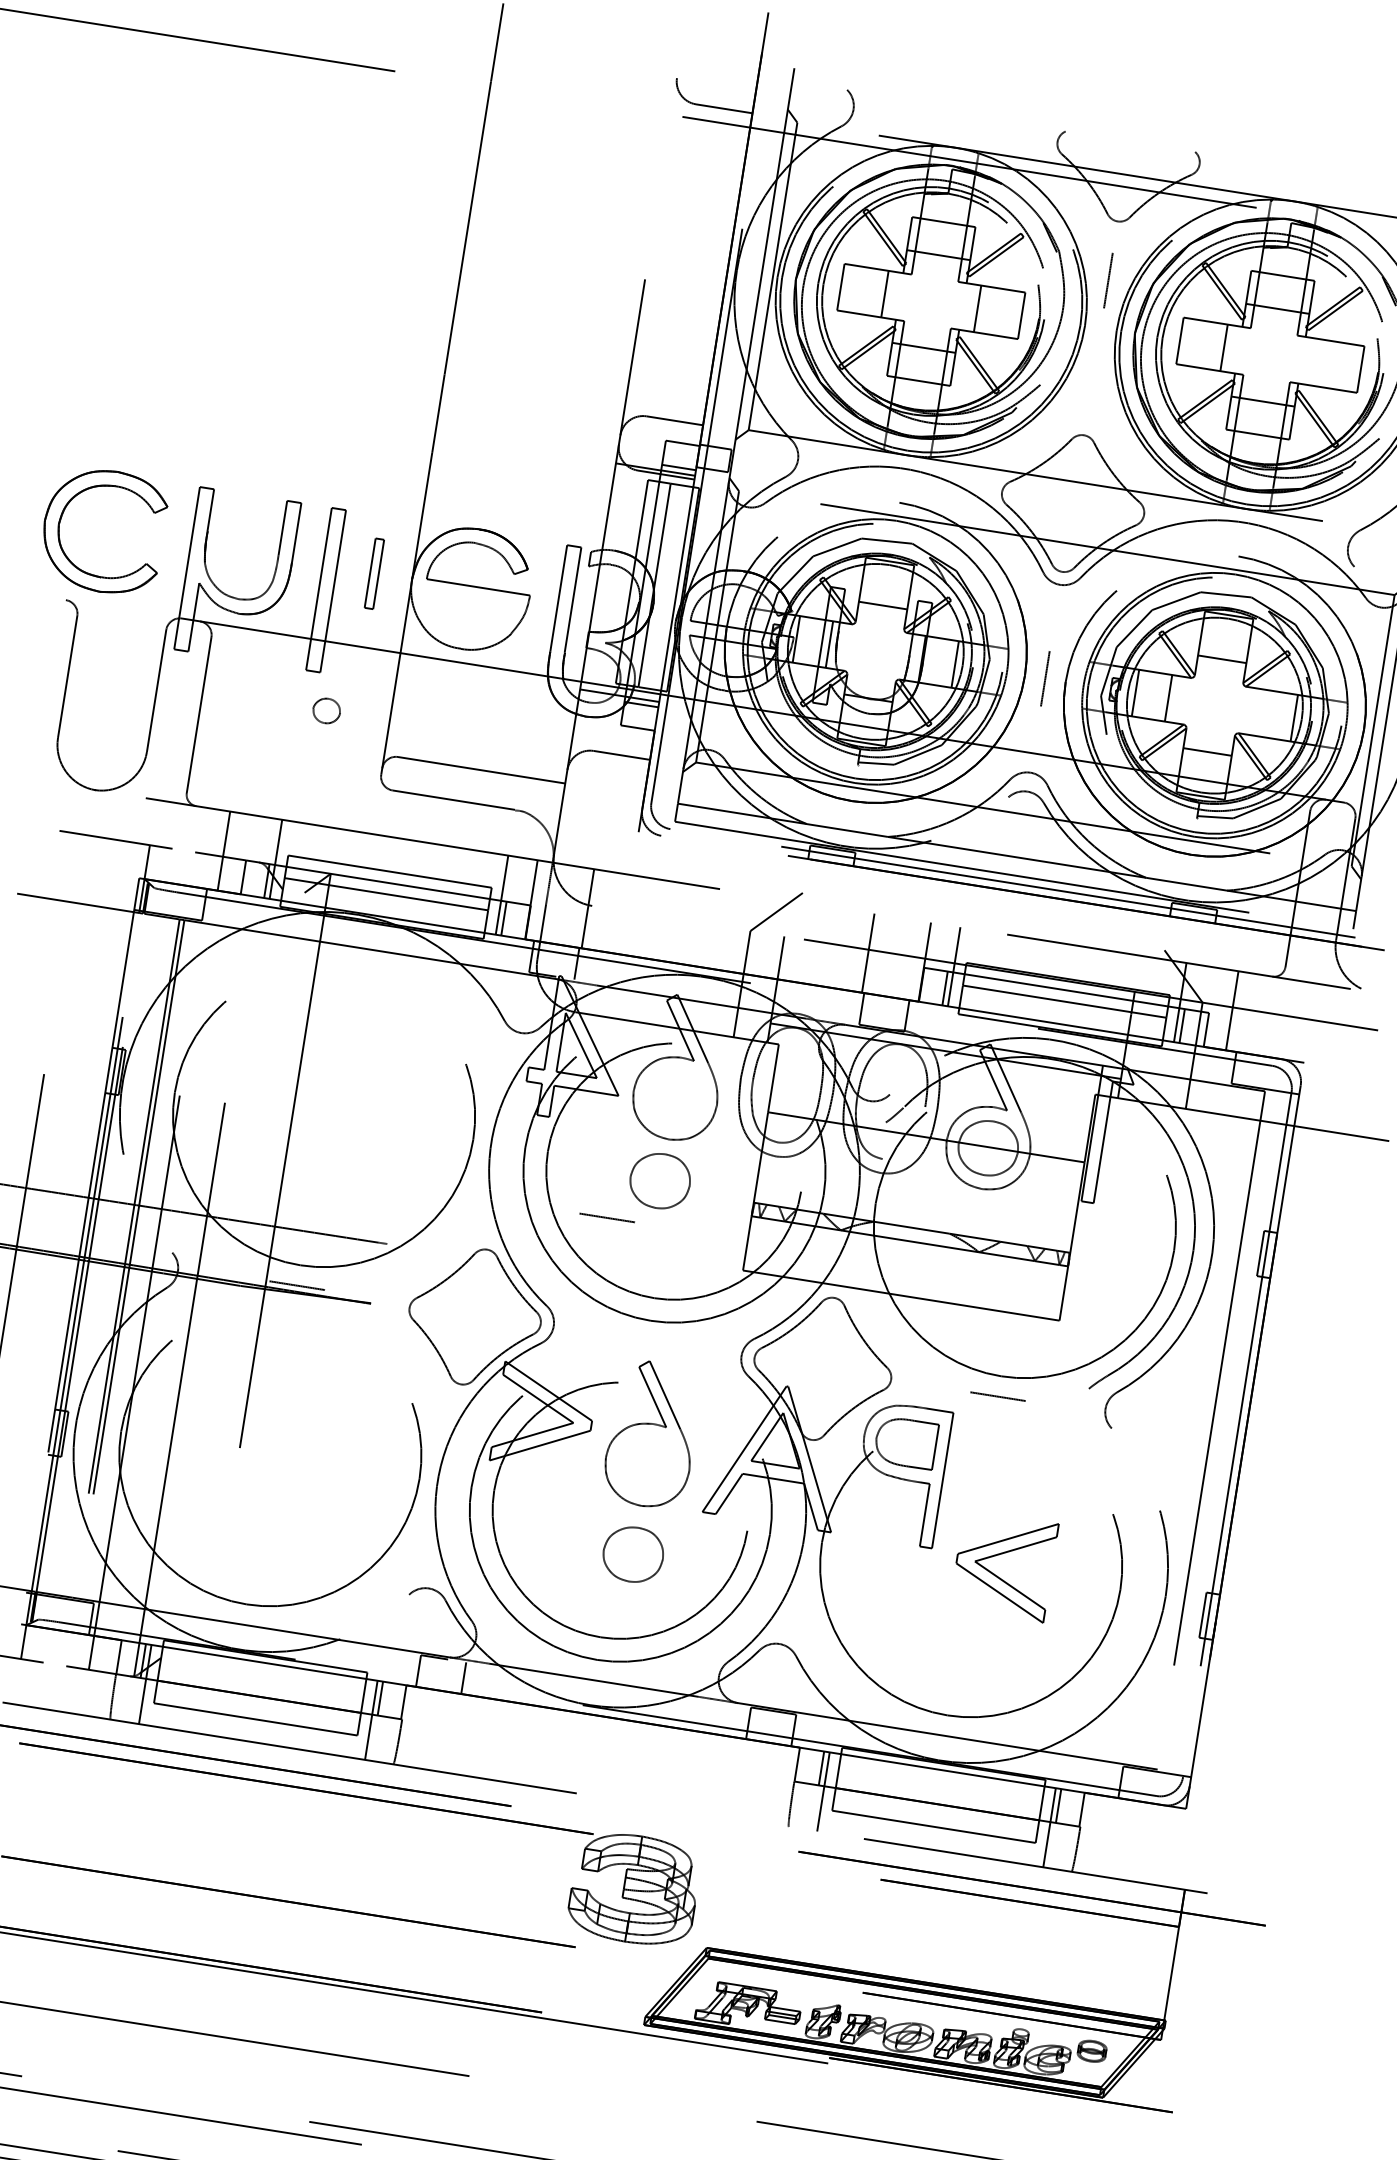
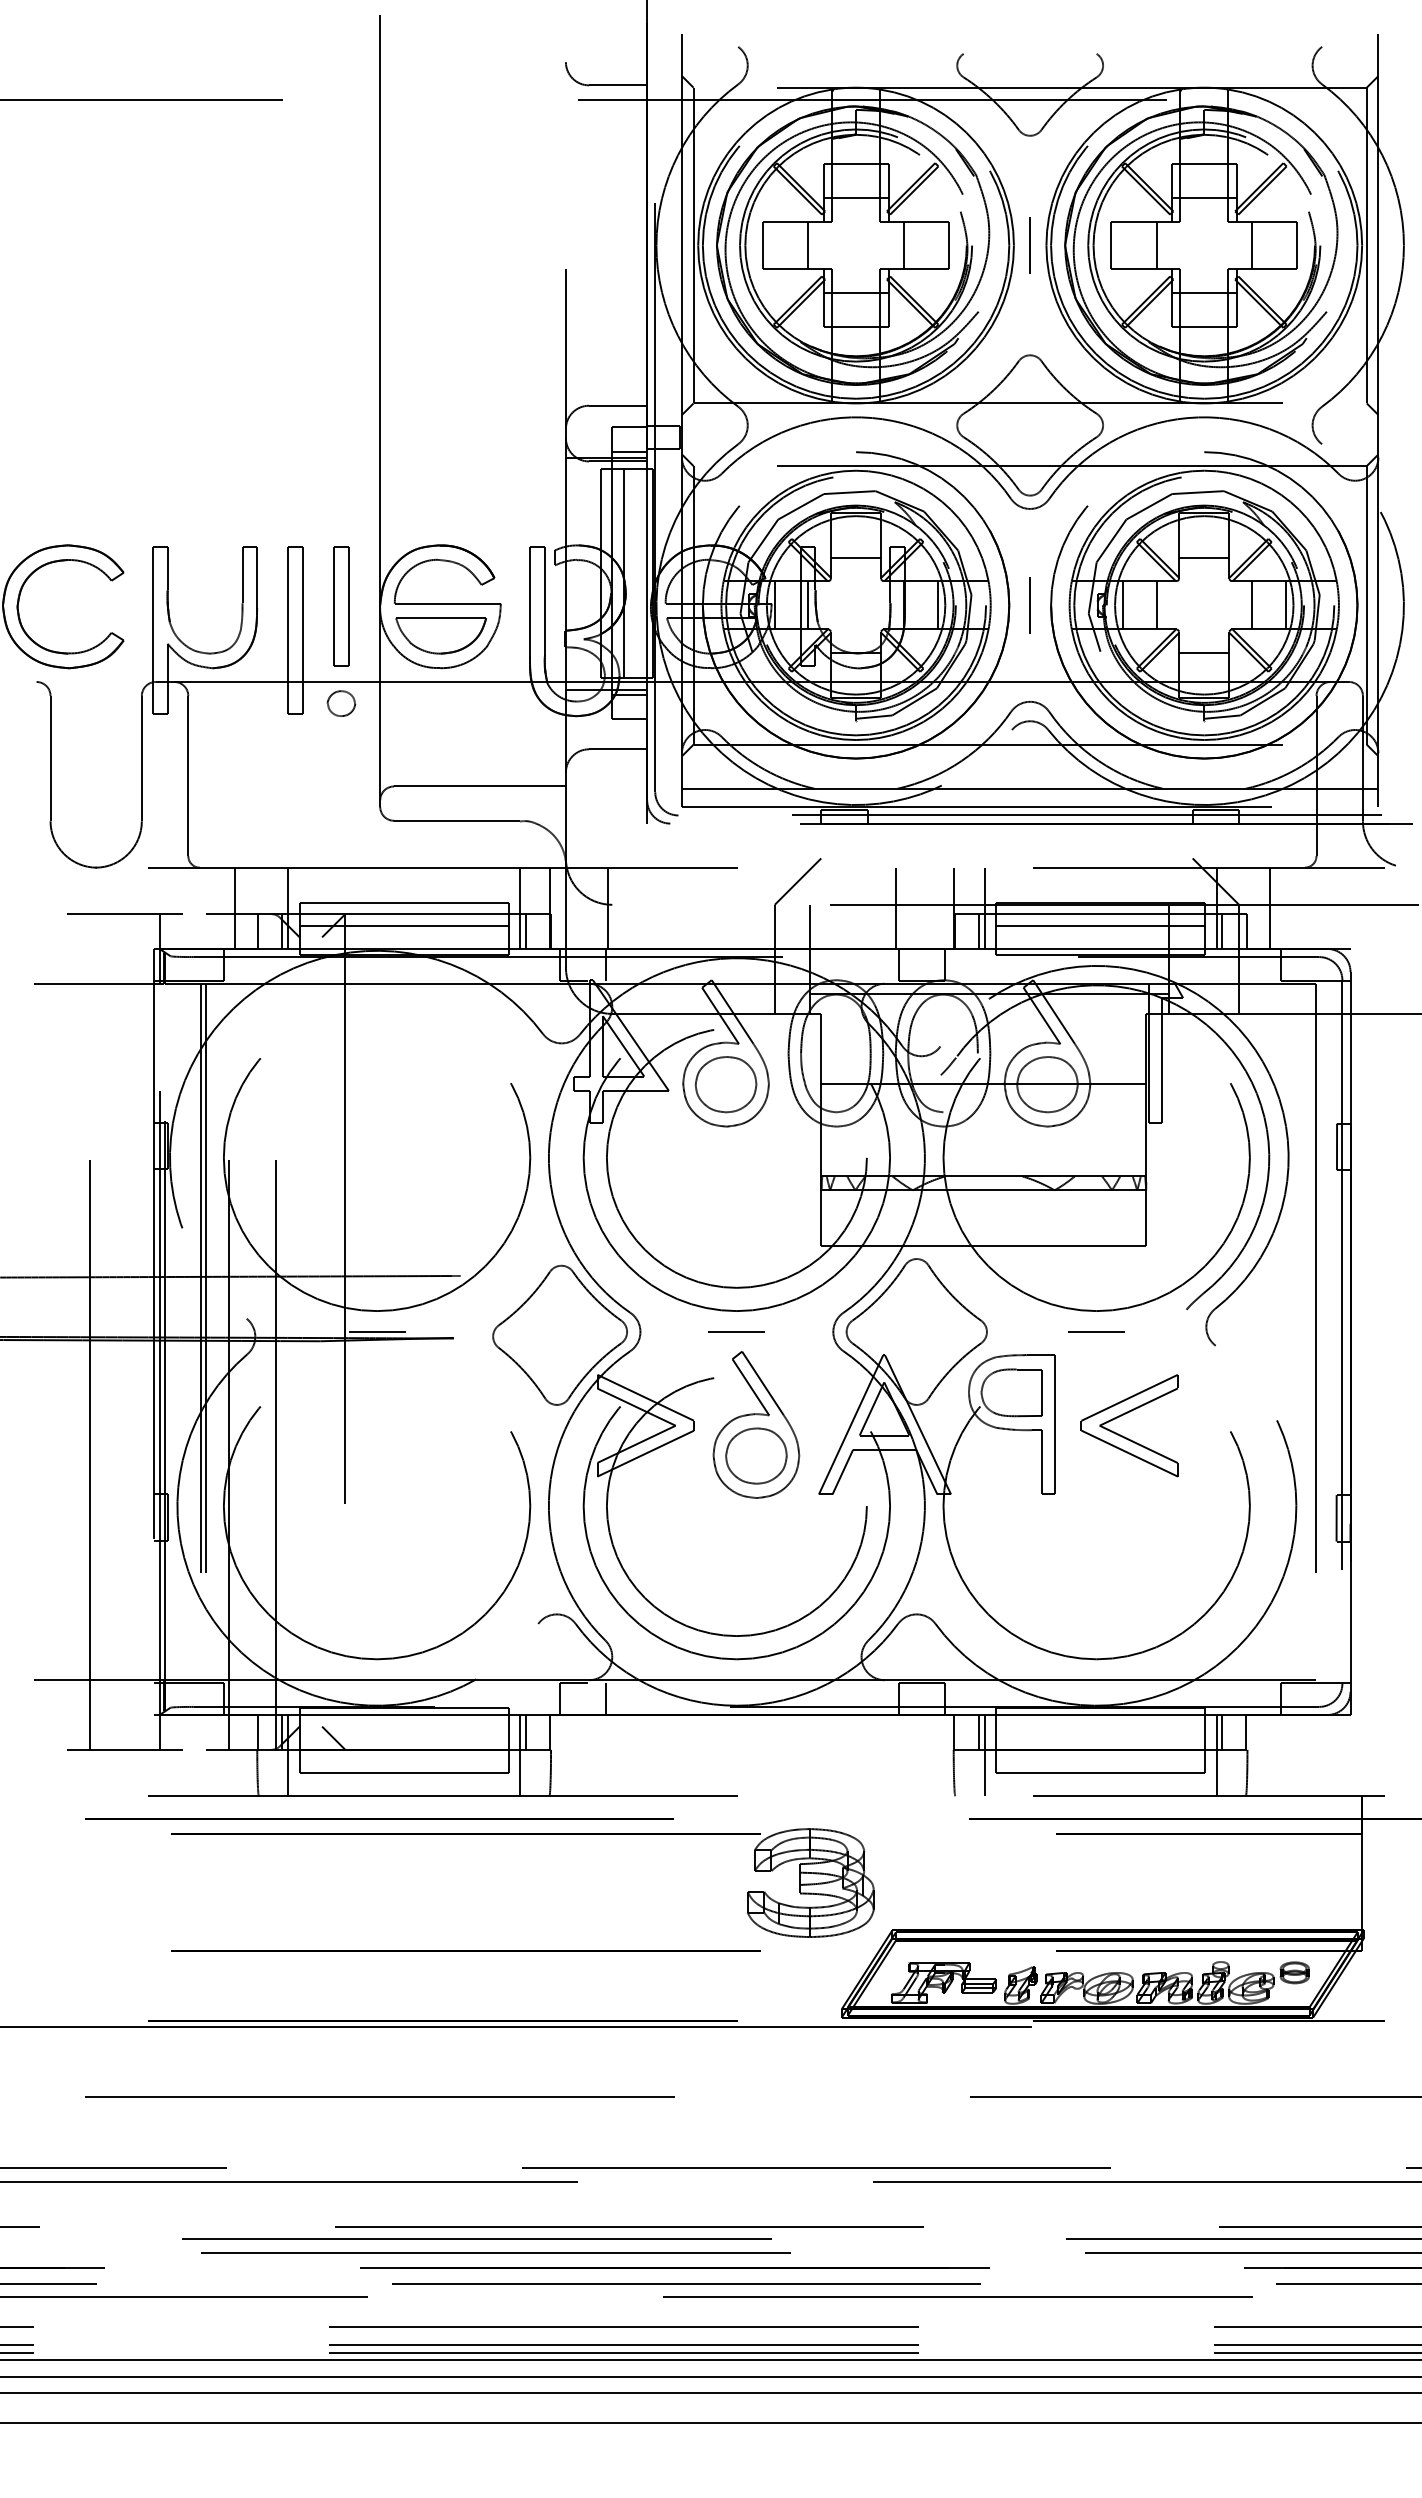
line: (1107, 280) -> (1029, 245), moved
line: (1316, 362) -> (1251, 245), added
part: (374, 573) -> (341, 606), size x1.67
part: (467, 617) -> (441, 635), added
part: (326, 710) -> (341, 703), moved
line: (1260, 713) -> (1251, 605), added
part: (659, 1180) -> (725, 1084), moved
line: (606, 1217) -> (736, 1331), moved
part: (633, 1554) -> (756, 1455), moved
part: (999, 1555) -> (1123, 1415), moved
line: (192, 1673) -> (333, 1737), added

